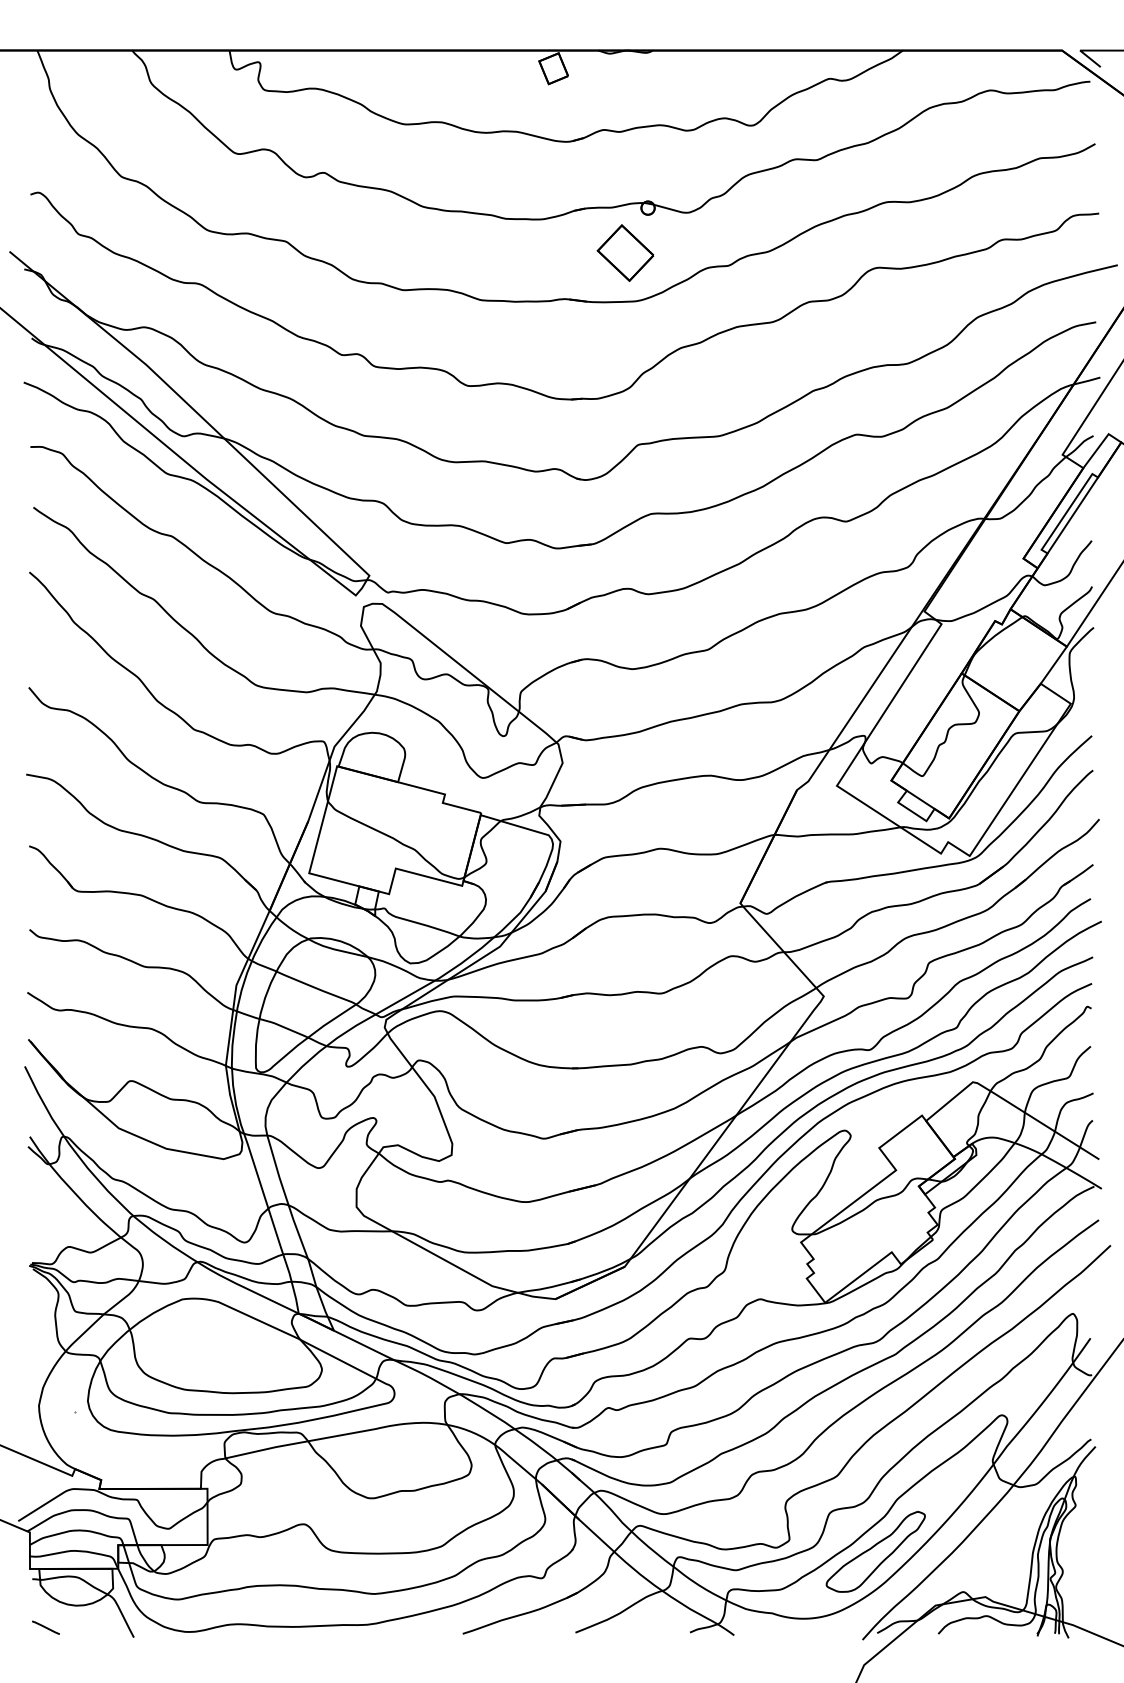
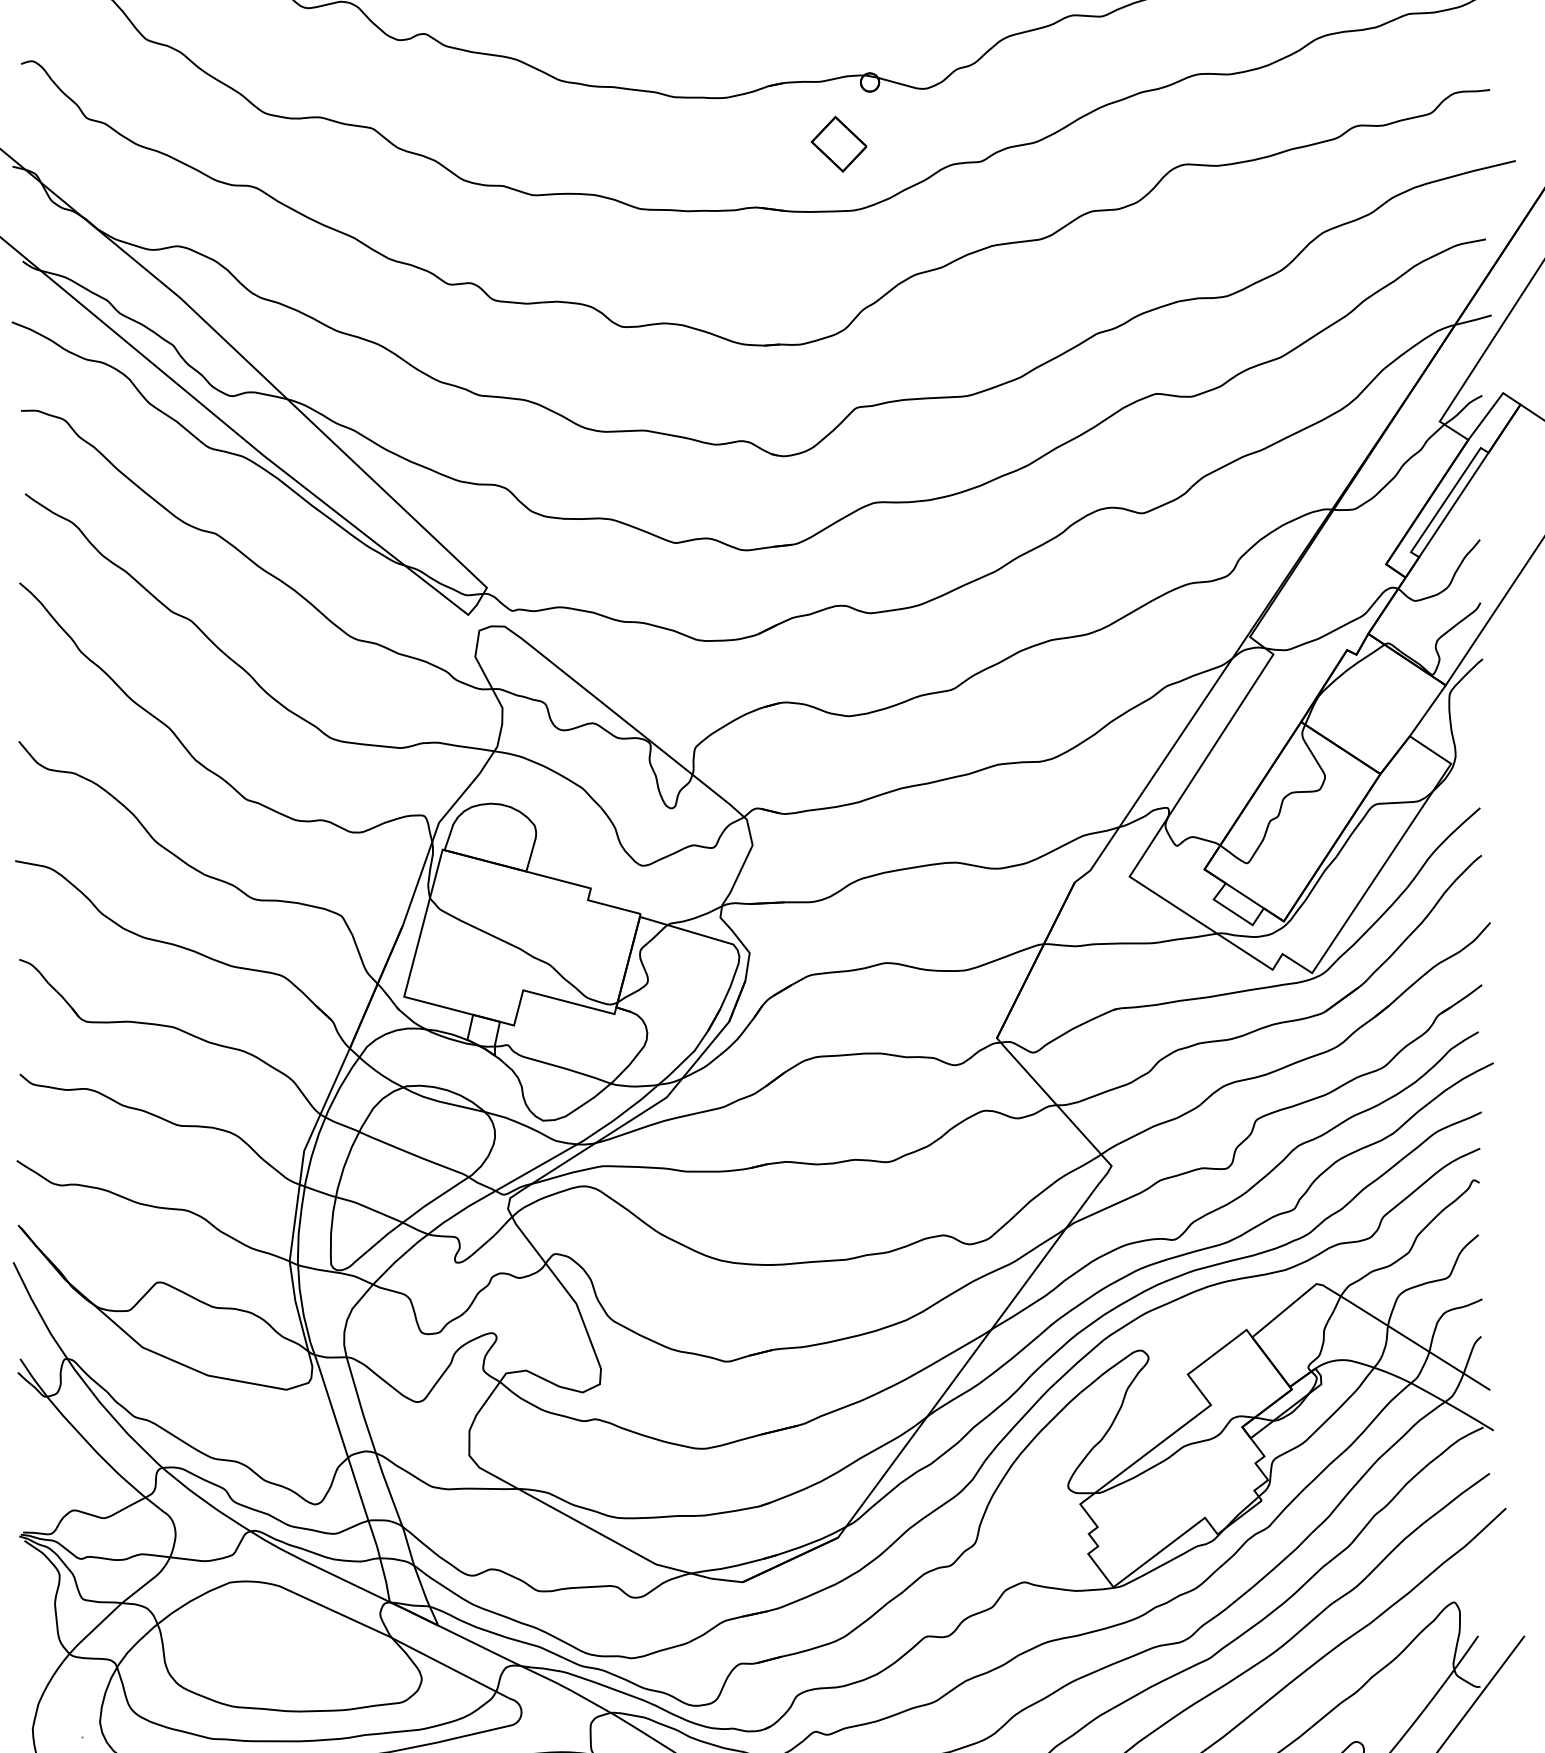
part: (625, 252) -> (838, 143), size x0.71

